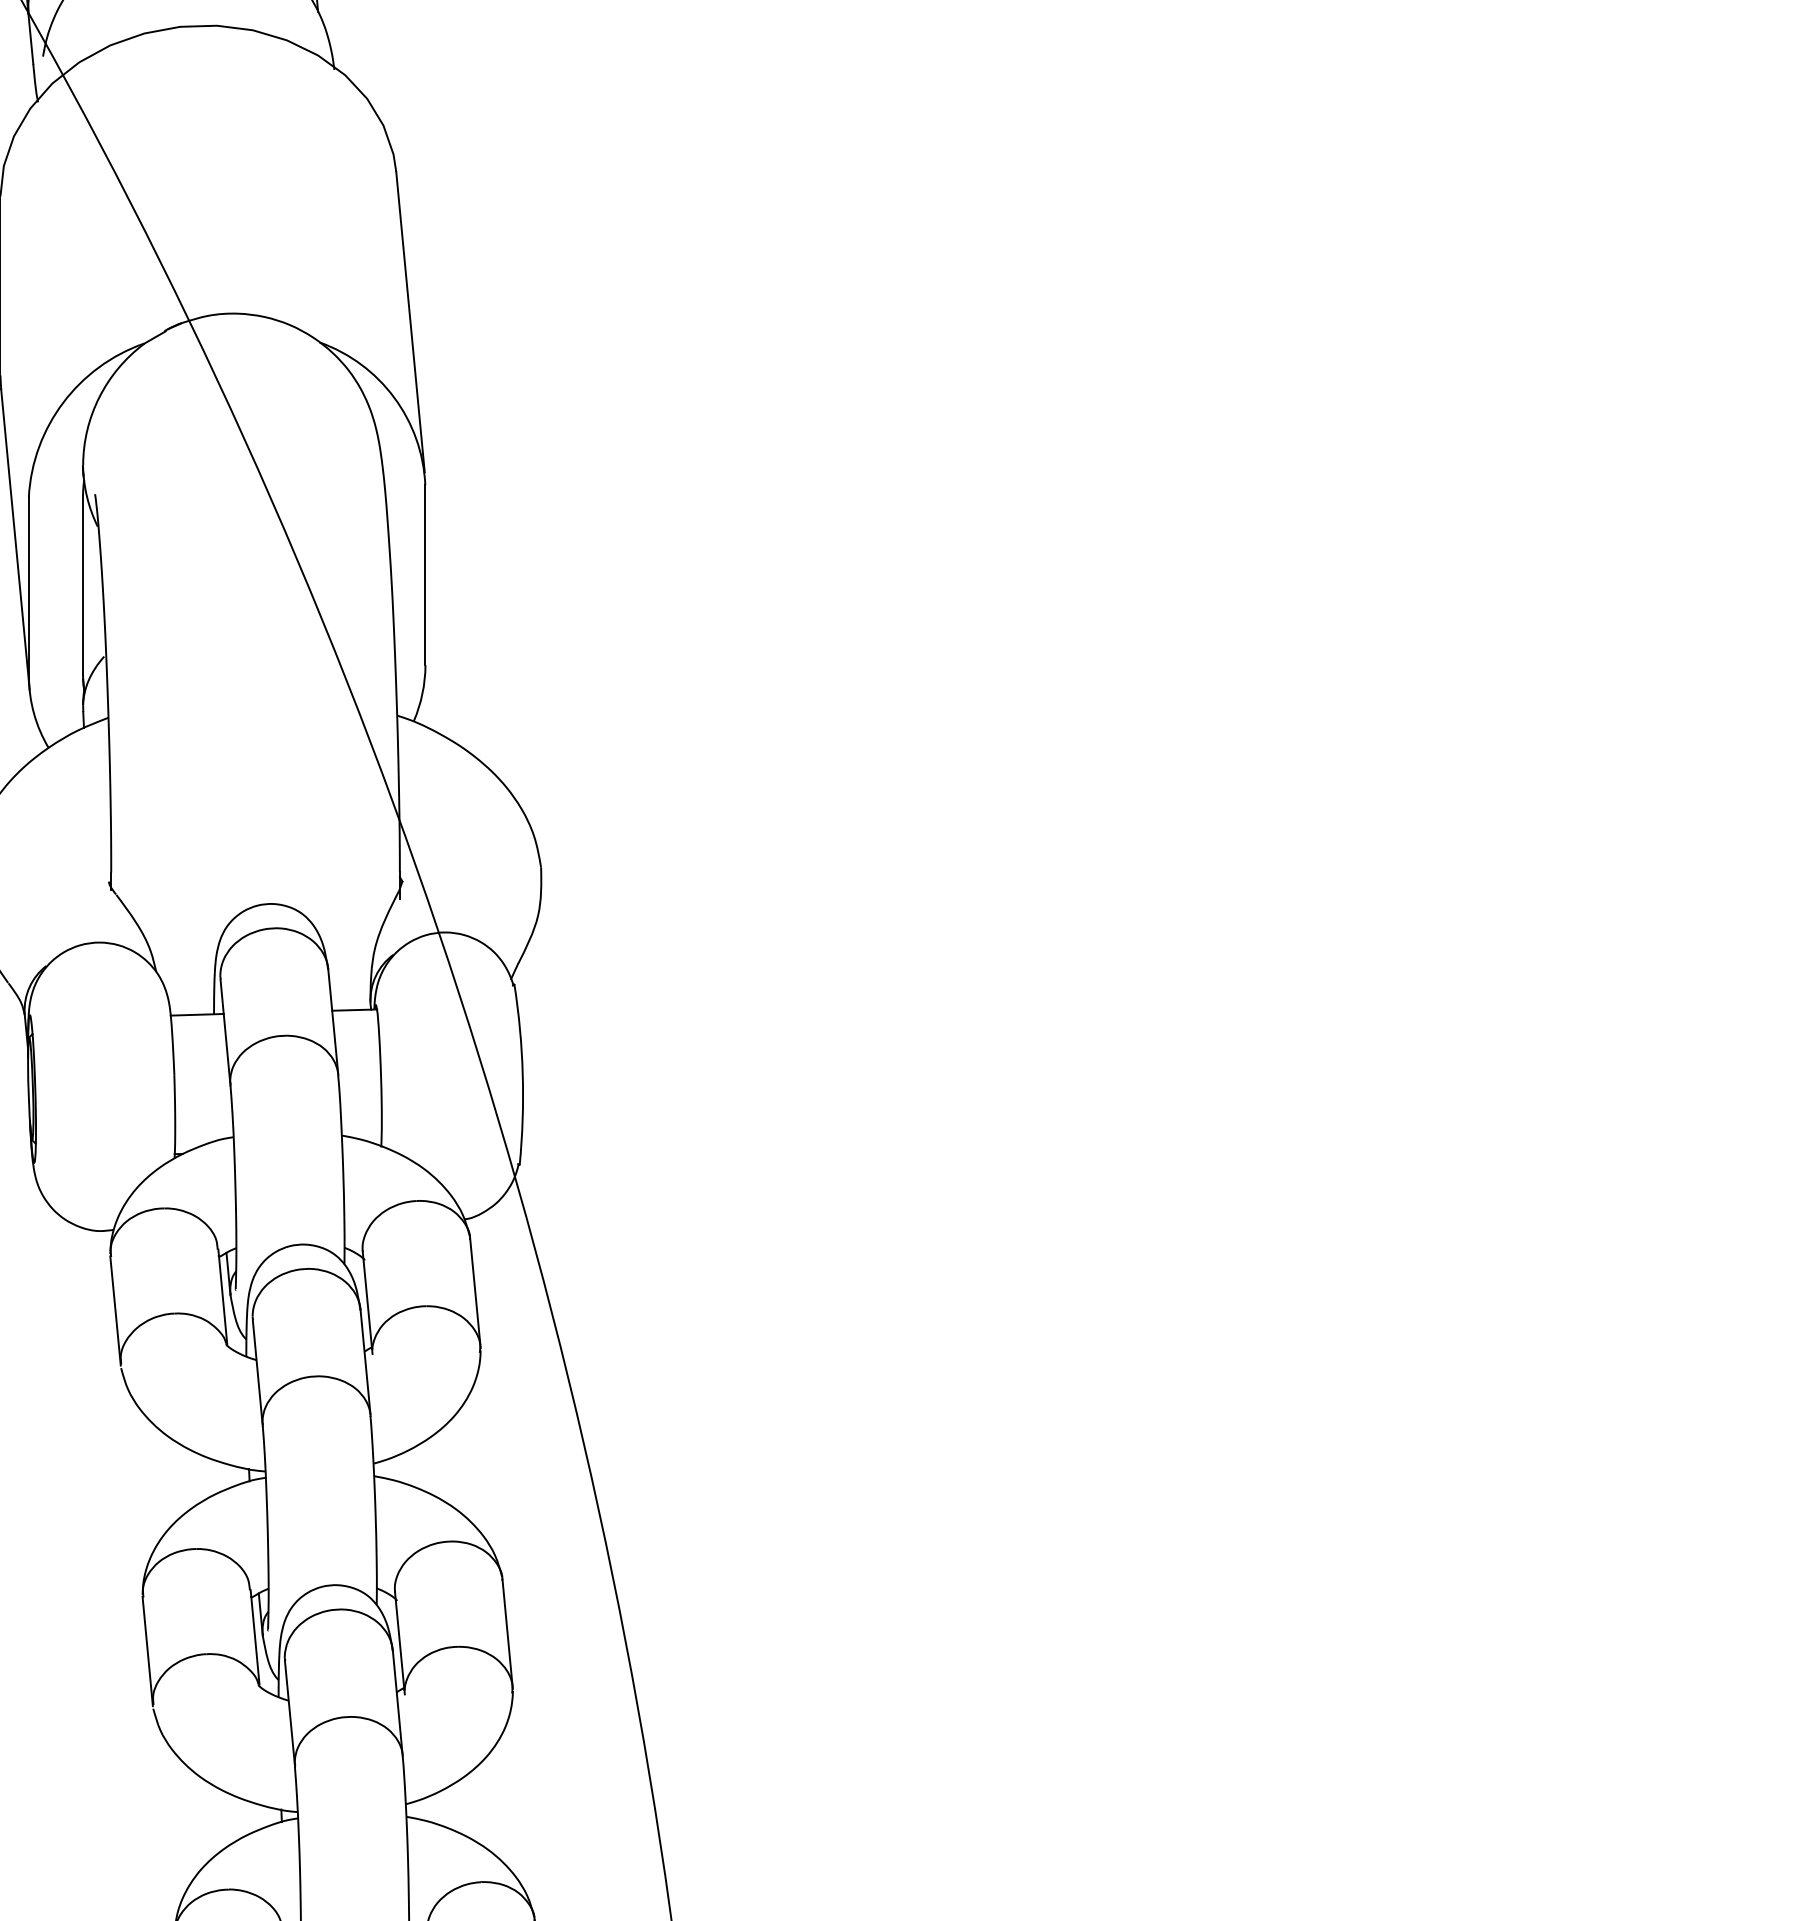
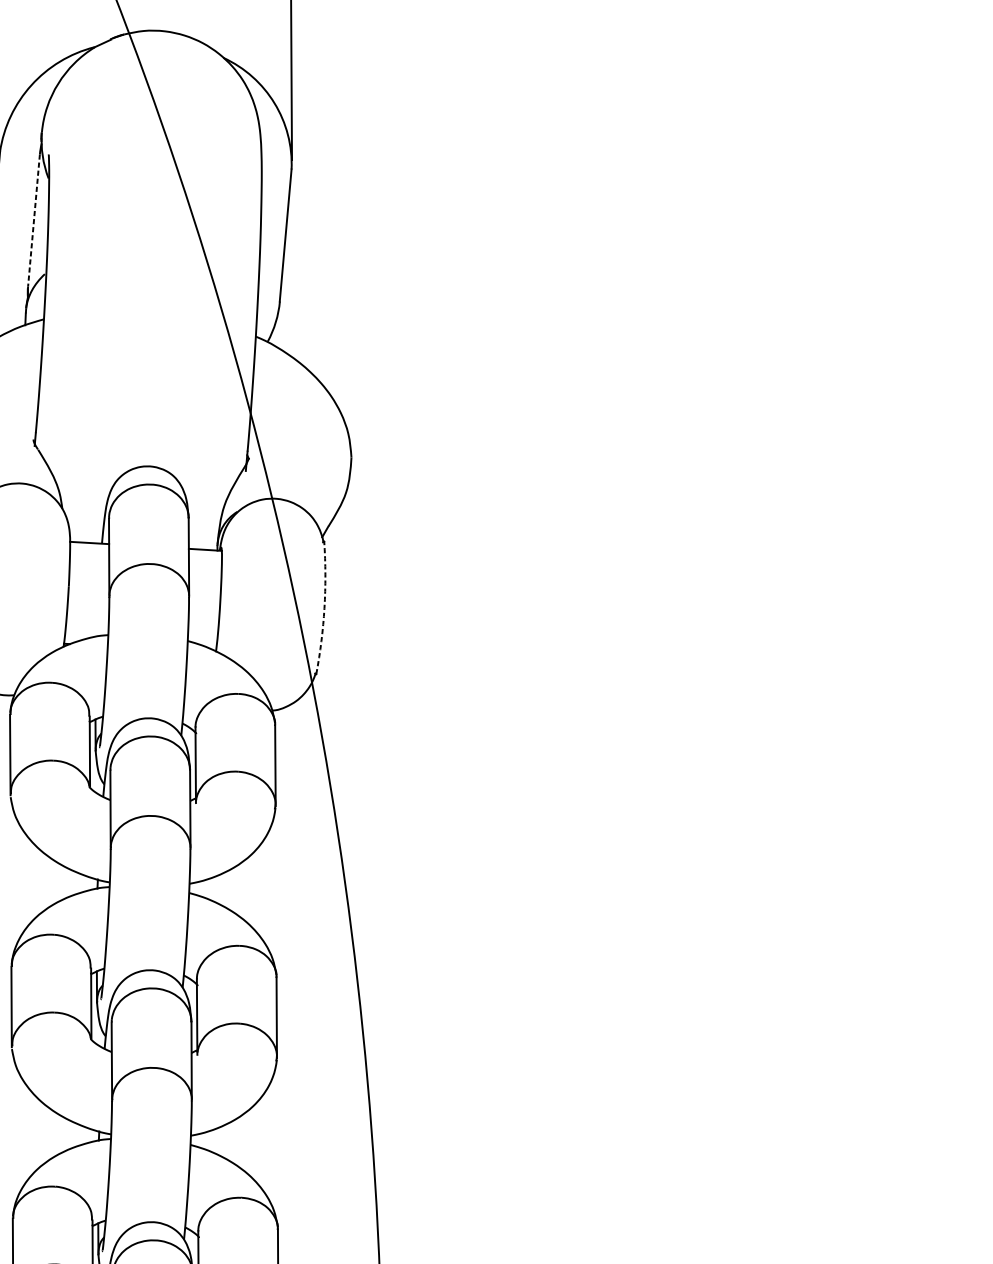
line: (83, 585) -> (34, 220), solid -> dashed
arc: (522, 1074) -> (324, 608), solid -> dashed

